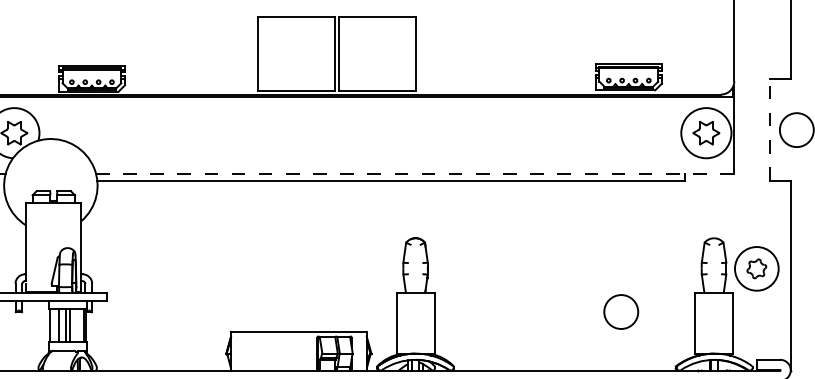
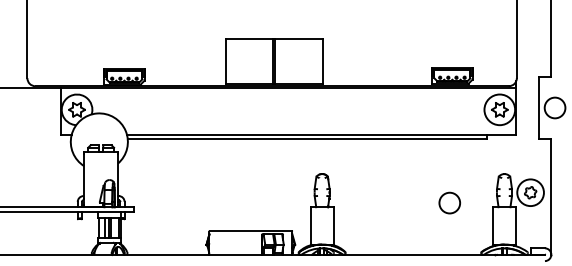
line: (769, 129) -> (538, 107), dashed -> solid
line: (414, 173) -> (321, 134), dashed -> solid
circle: (620, 311) -> (449, 202), moved

